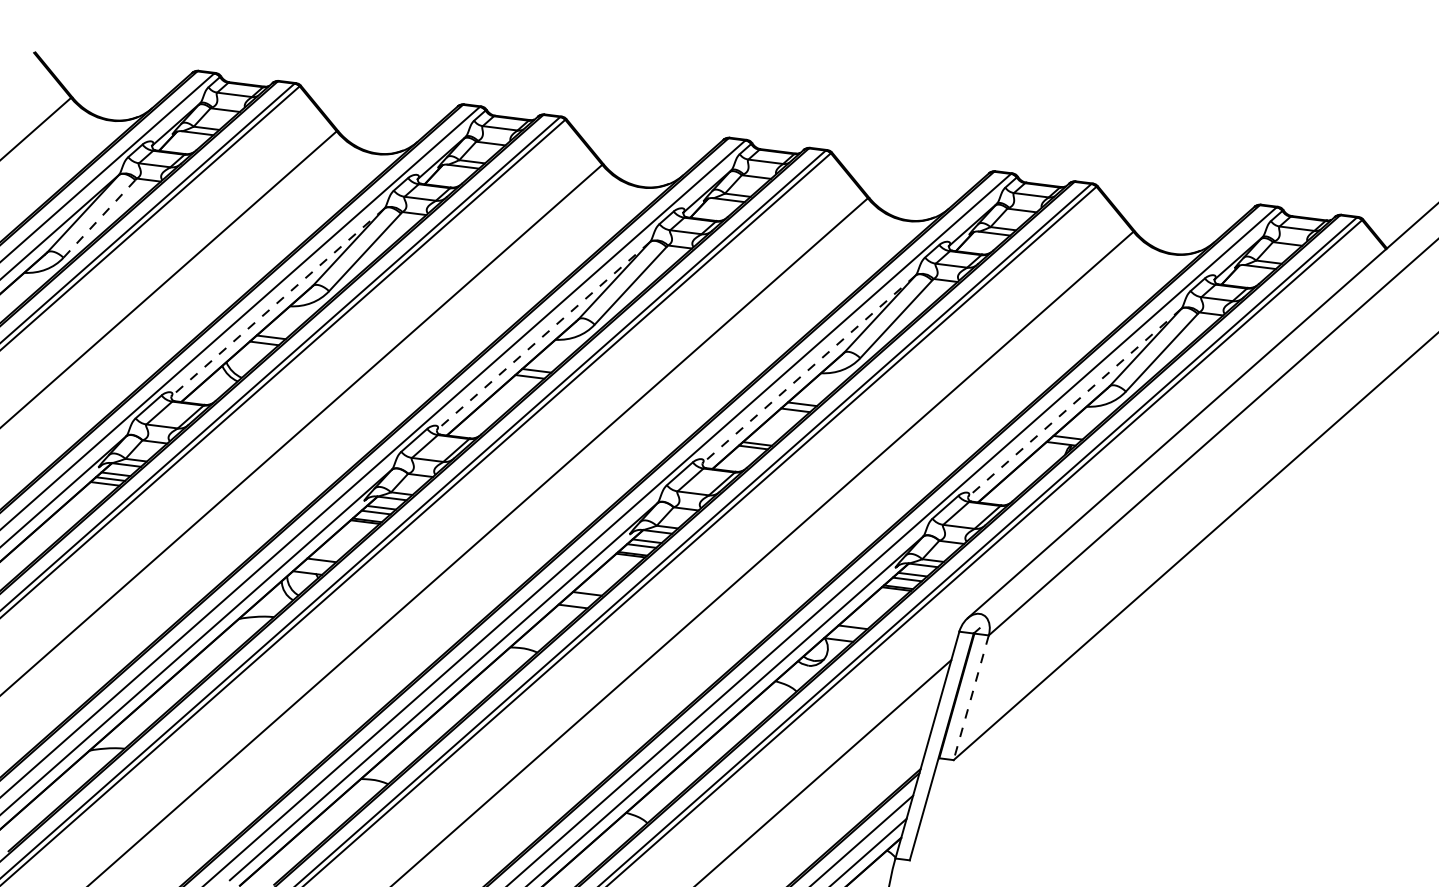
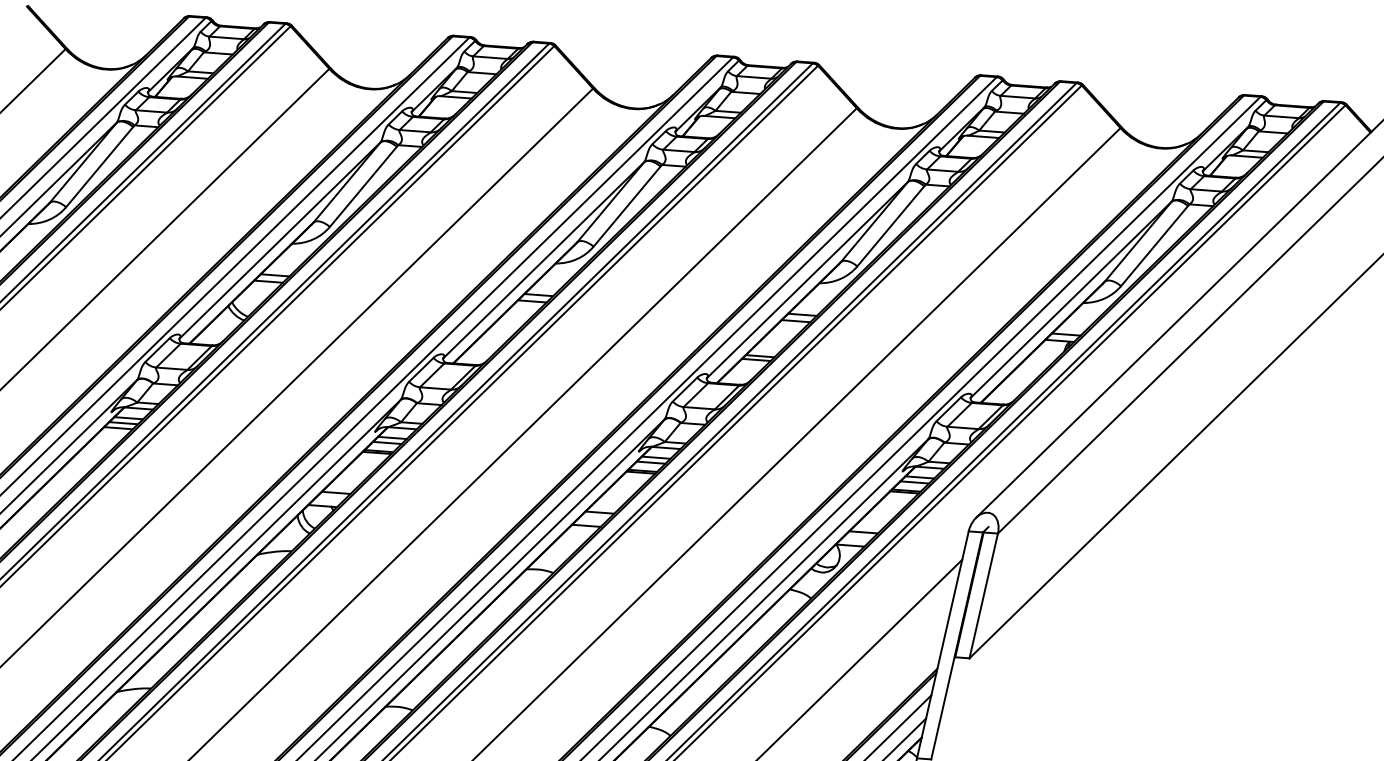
line: (99, 218) -> (99, 166), dashed -> solid
line: (277, 302) -> (279, 240), dashed -> solid
line: (543, 336) -> (543, 260), dashed -> solid
line: (808, 369) -> (806, 280), dashed -> solid
line: (1074, 403) -> (1070, 300), dashed -> solid
line: (971, 697) -> (983, 595), dashed -> solid

